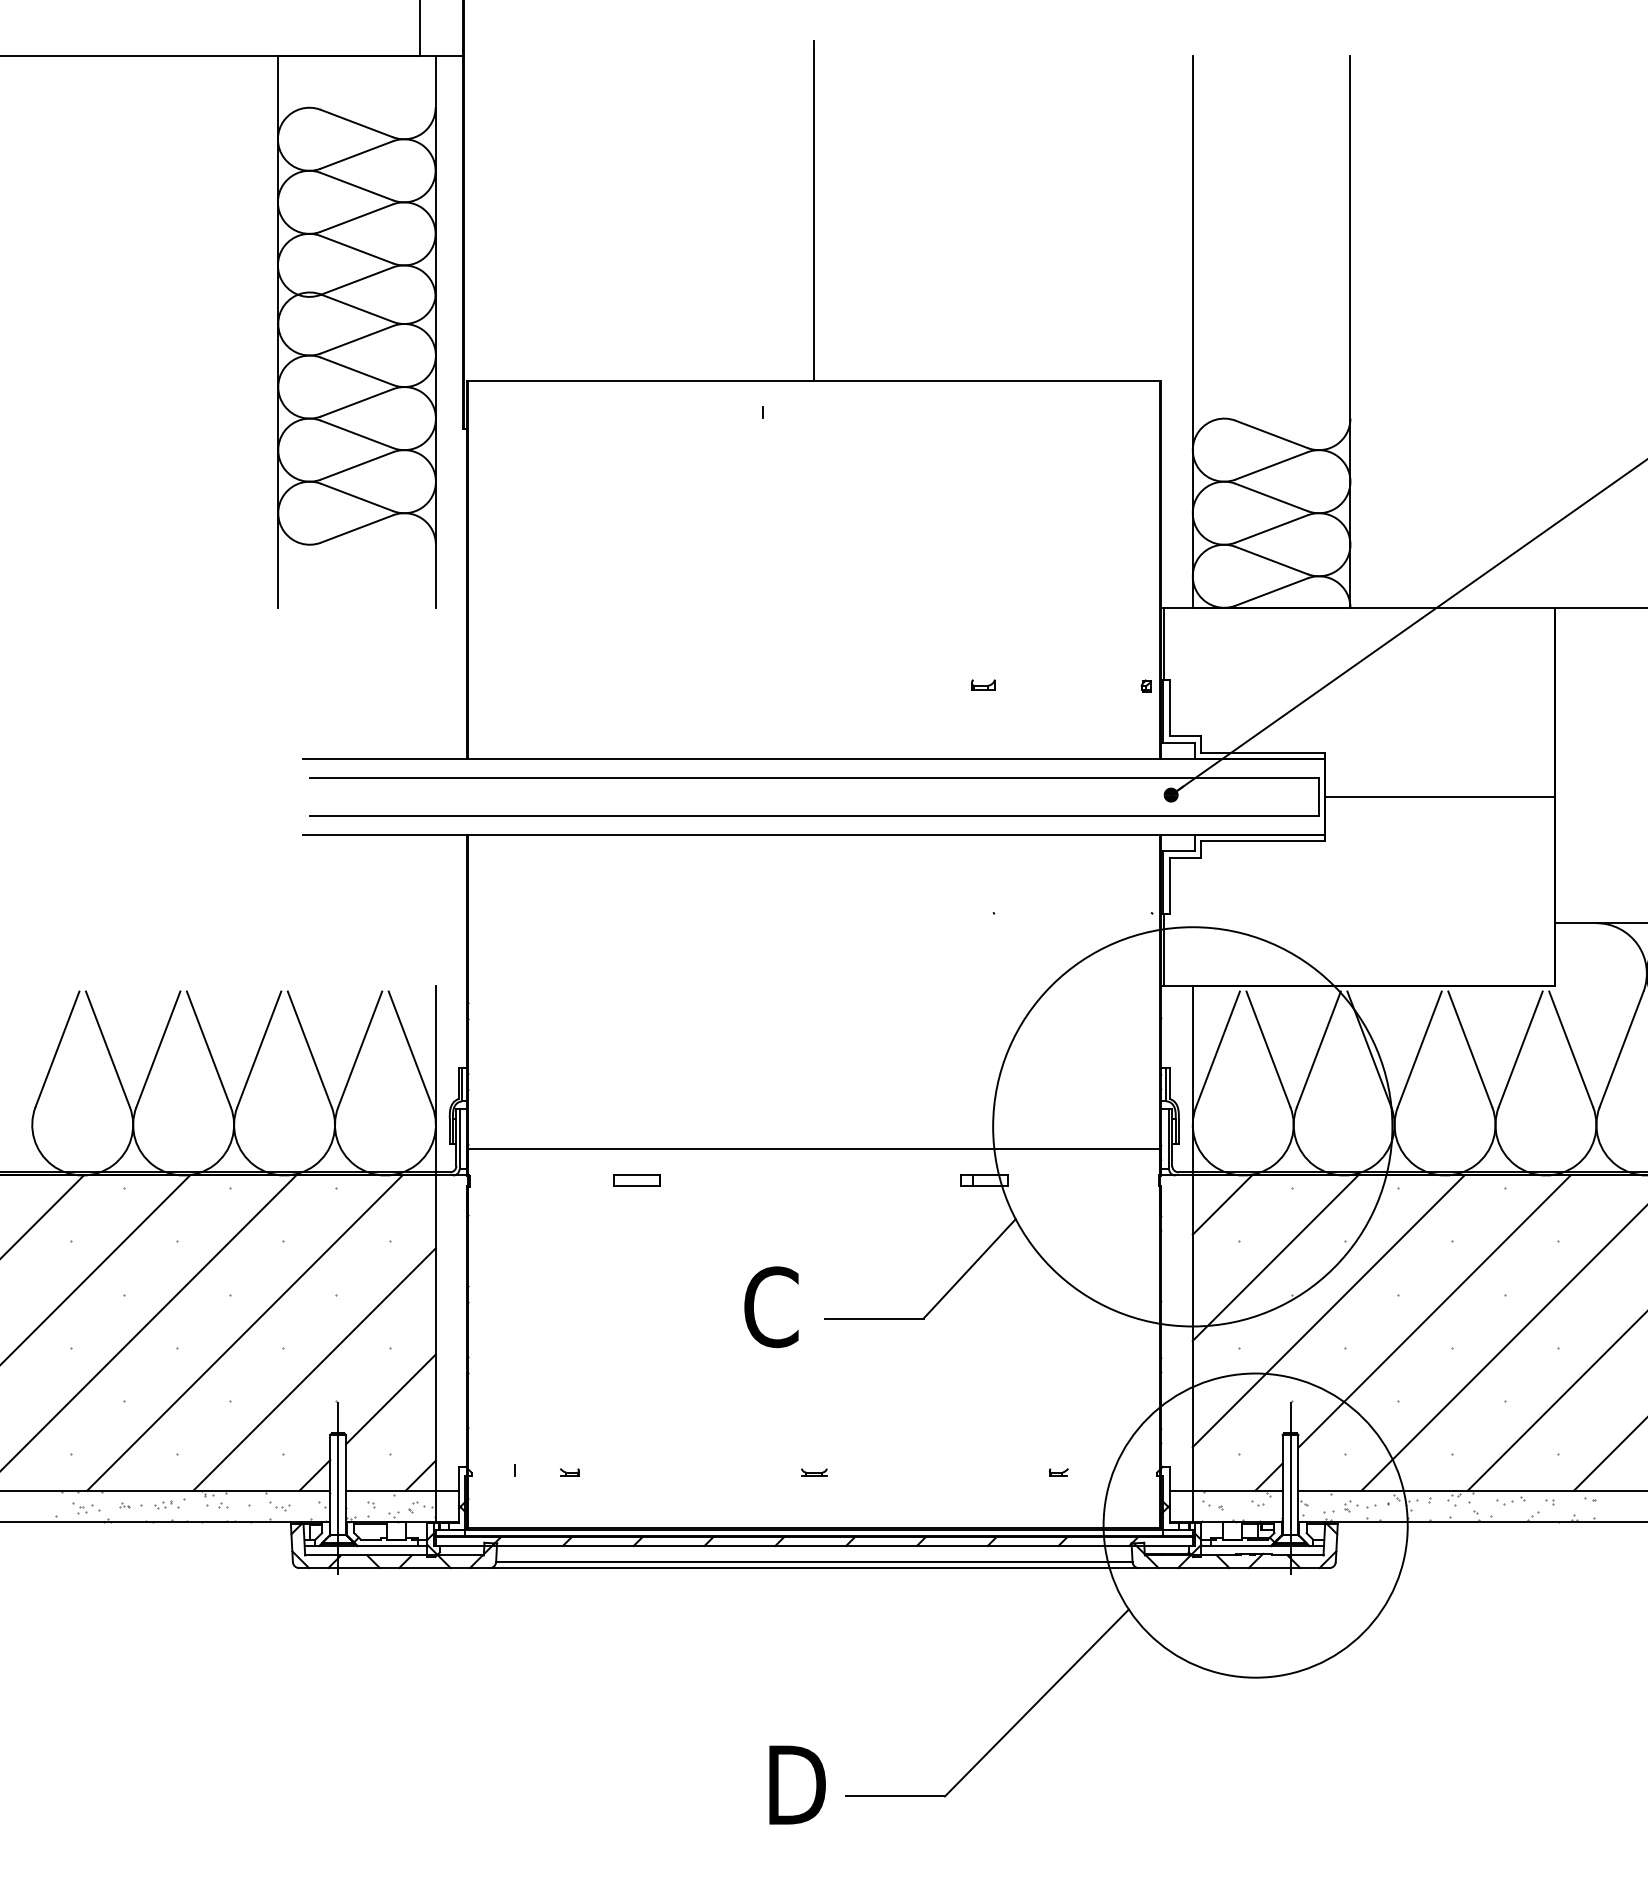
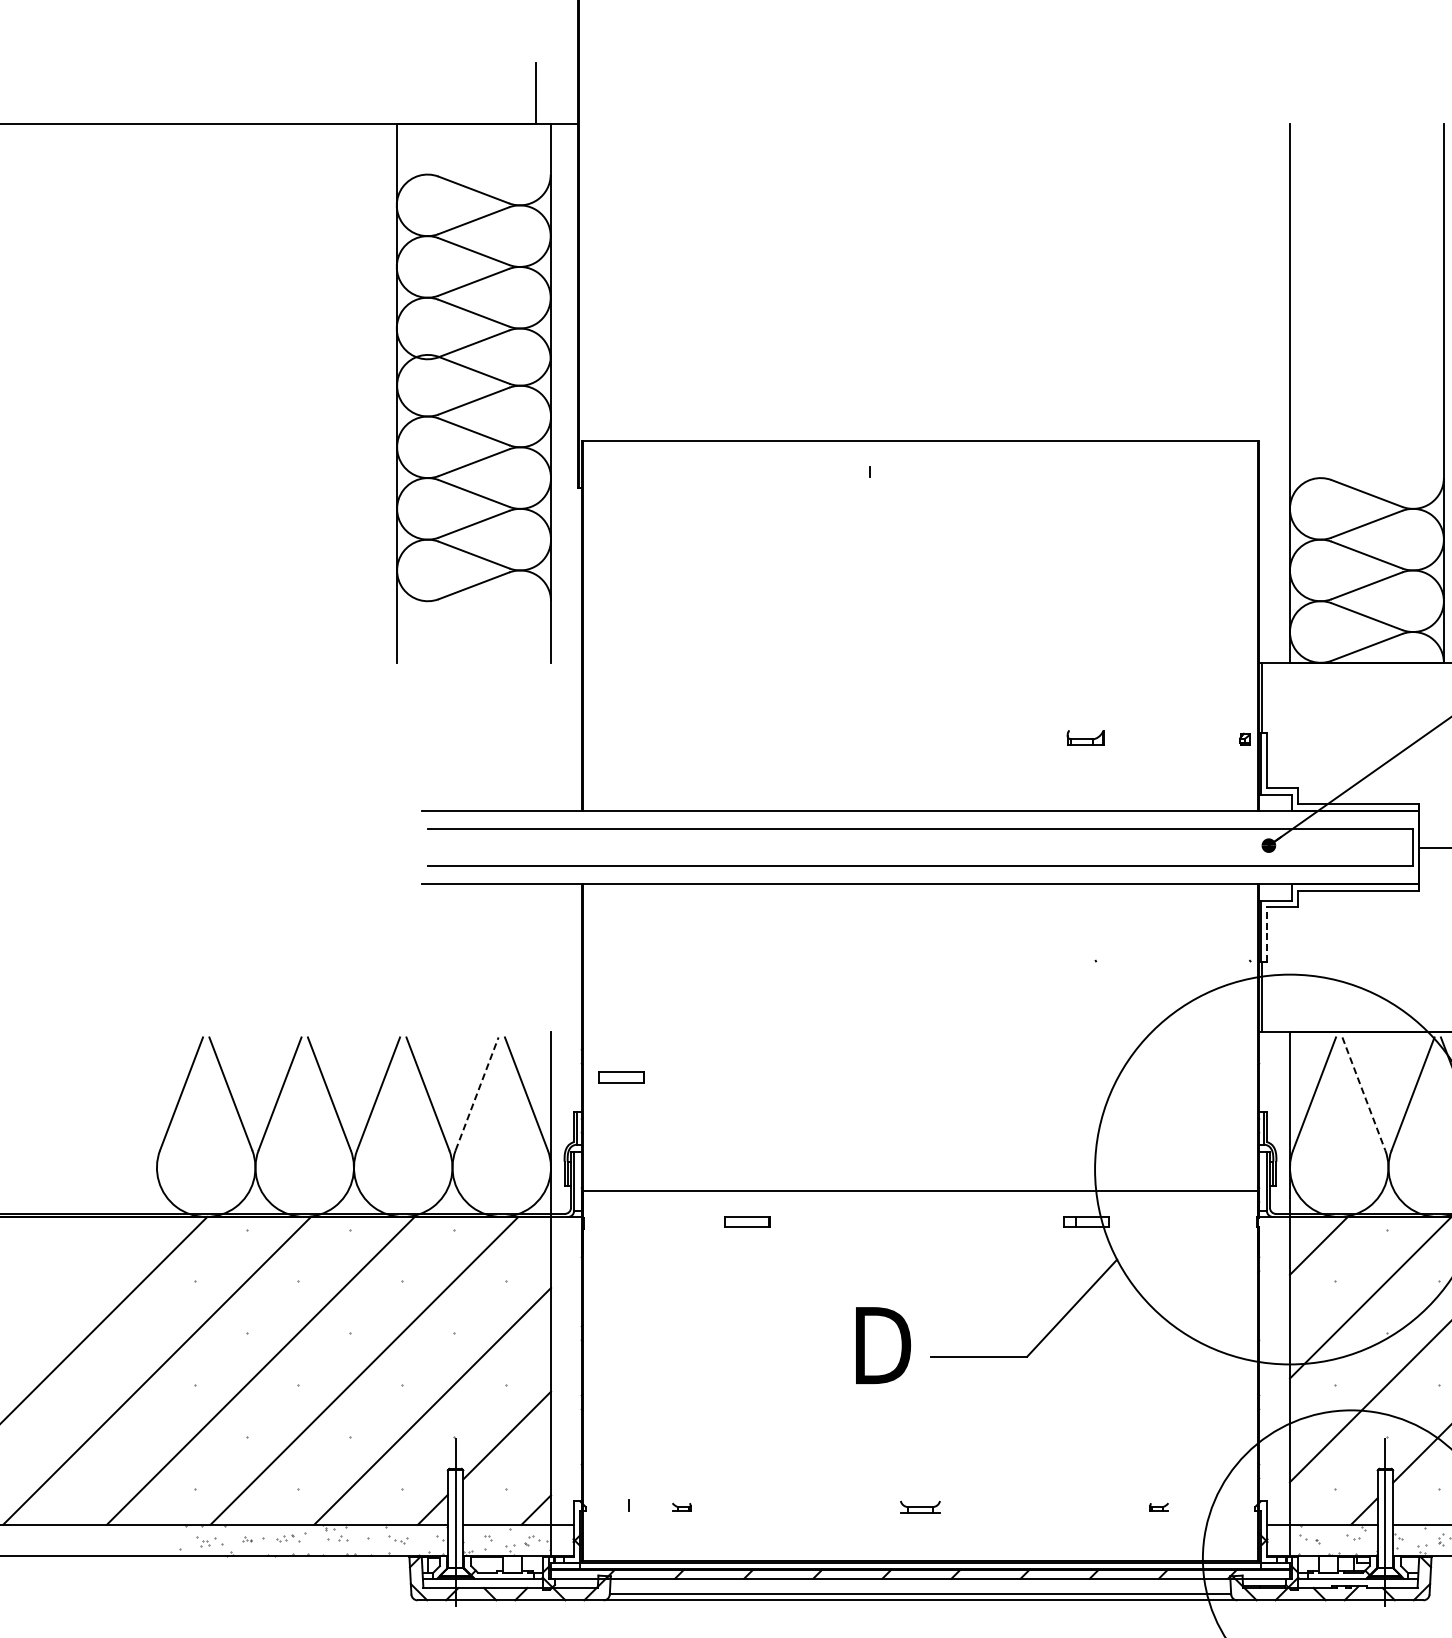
line: (814, 210) -> (920, 274), removed
part: (983, 684) -> (1085, 737), size x1.6
line: (1169, 885) -> (1267, 933), solid -> dashed
part: (507, 1032) -> (620, 1077), added
line: (360, 1049) -> (477, 1094), solid -> dashed
line: (1268, 1049) -> (1363, 1094), solid -> dashed
text: (774, 1307) -> (881, 1345), C -> D
part: (814, 1472) -> (920, 1506), size x1.6

